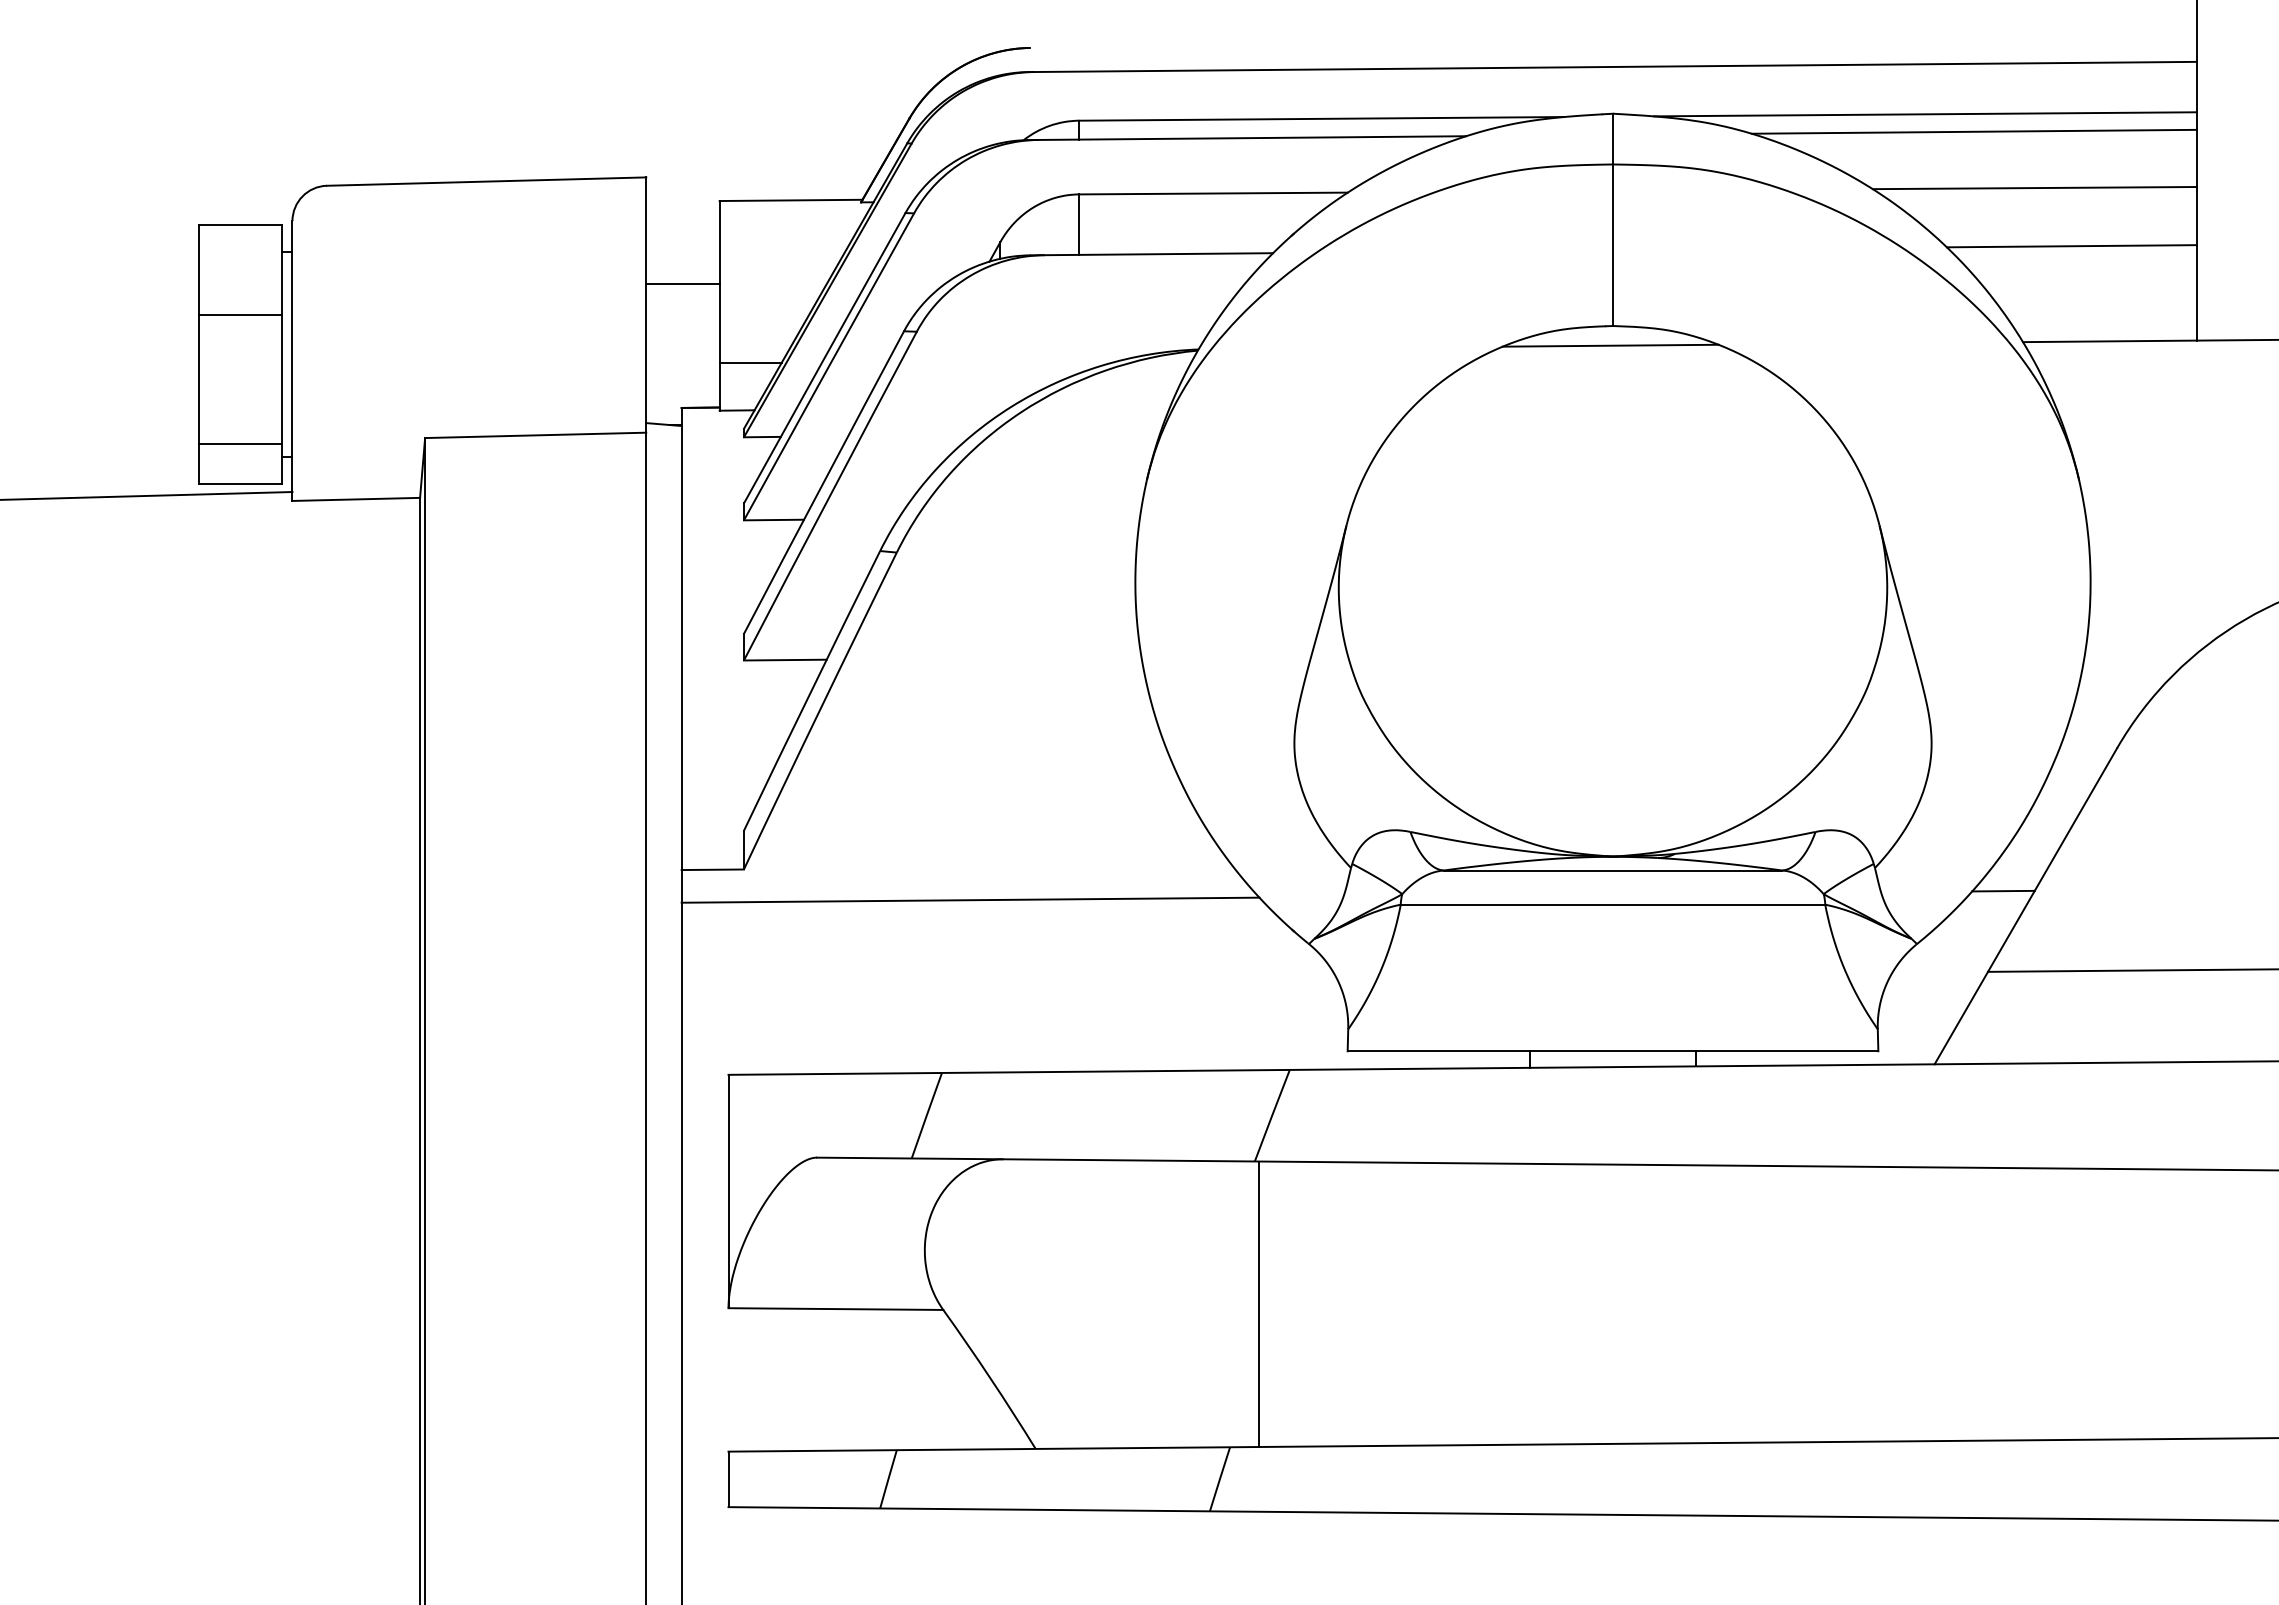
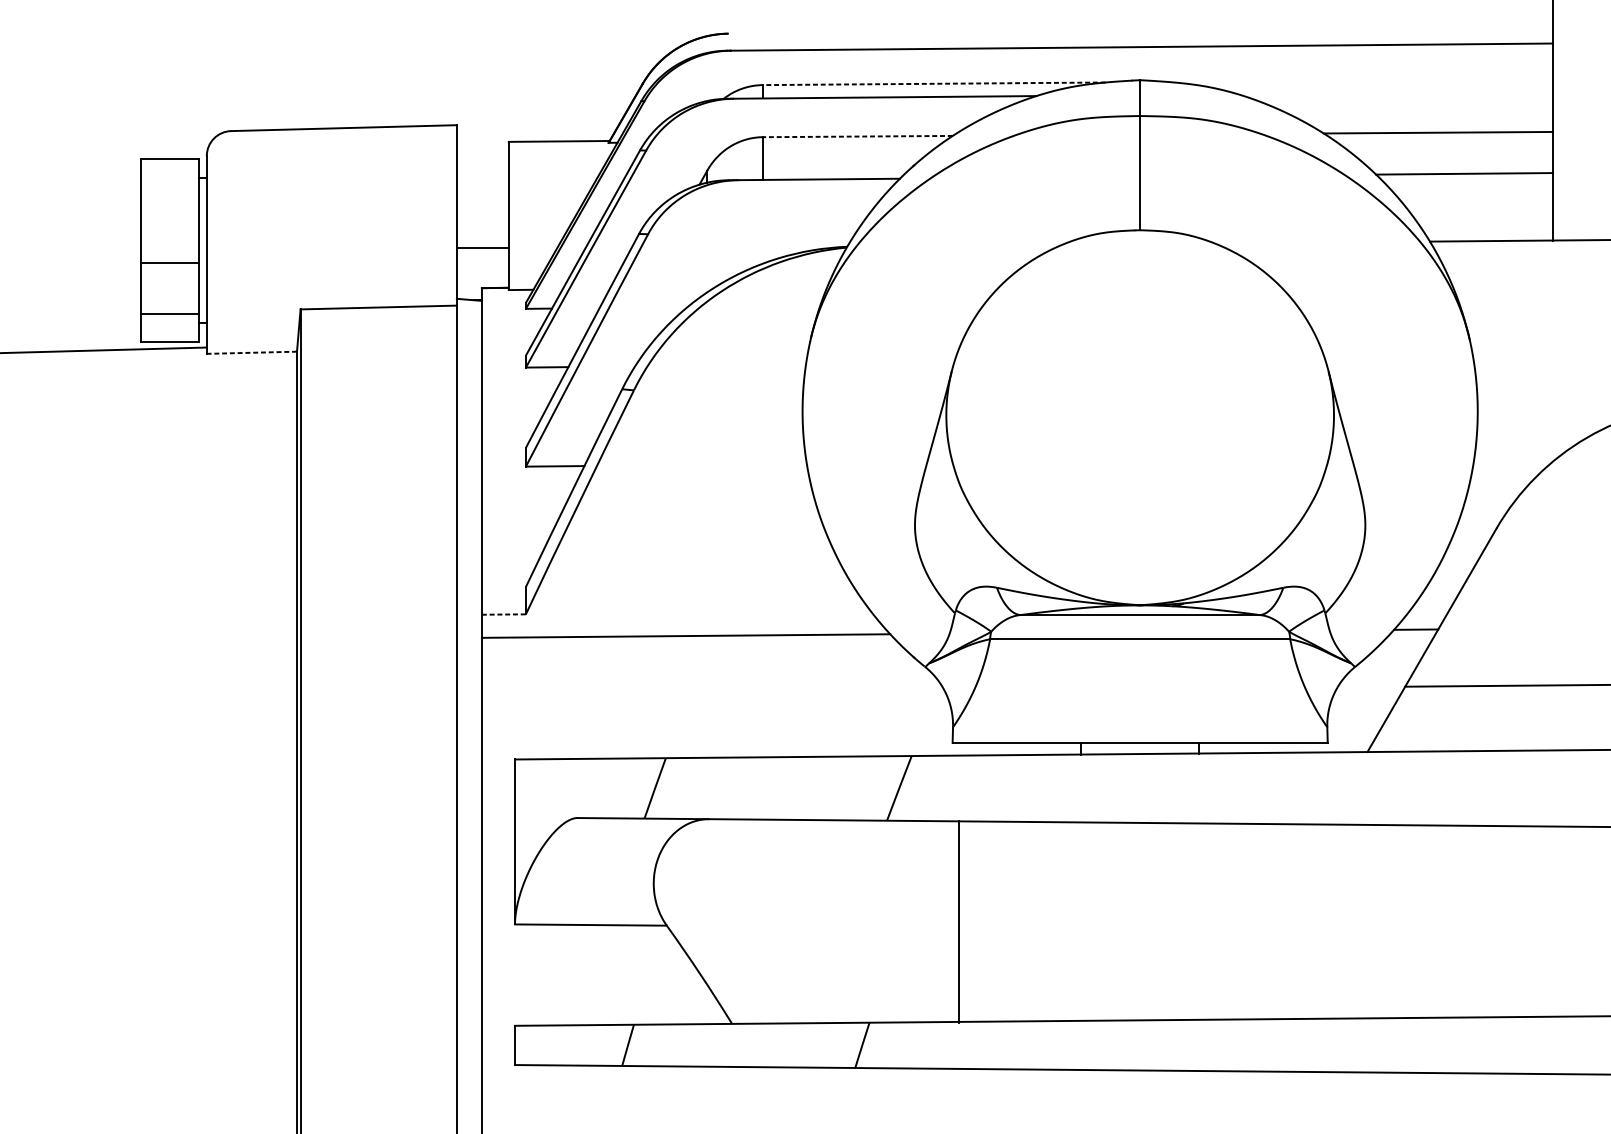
line: (1924, 114) -> (1360, 80), removed
line: (1321, 118) -> (934, 83), solid -> dashed
line: (1973, 131) -> (1394, 92), removed
line: (1213, 193) -> (857, 136), solid -> dashed
line: (682, 283) -> (482, 248), moved
line: (239, 314) -> (169, 262), moved
line: (1610, 345) -> (1138, 243), removed
line: (750, 363) -> (530, 256), removed
line: (356, 499) -> (252, 352), solid -> dashed
line: (713, 869) -> (504, 614), solid -> dashed
line: (1259, 1304) -> (958, 921), moved

